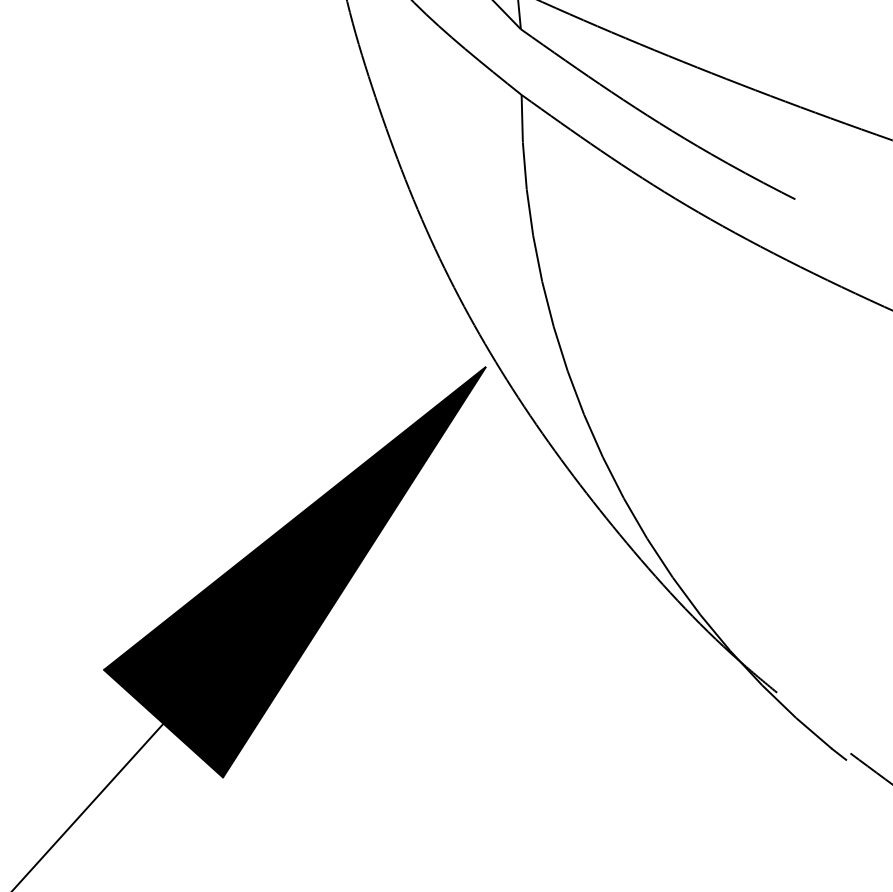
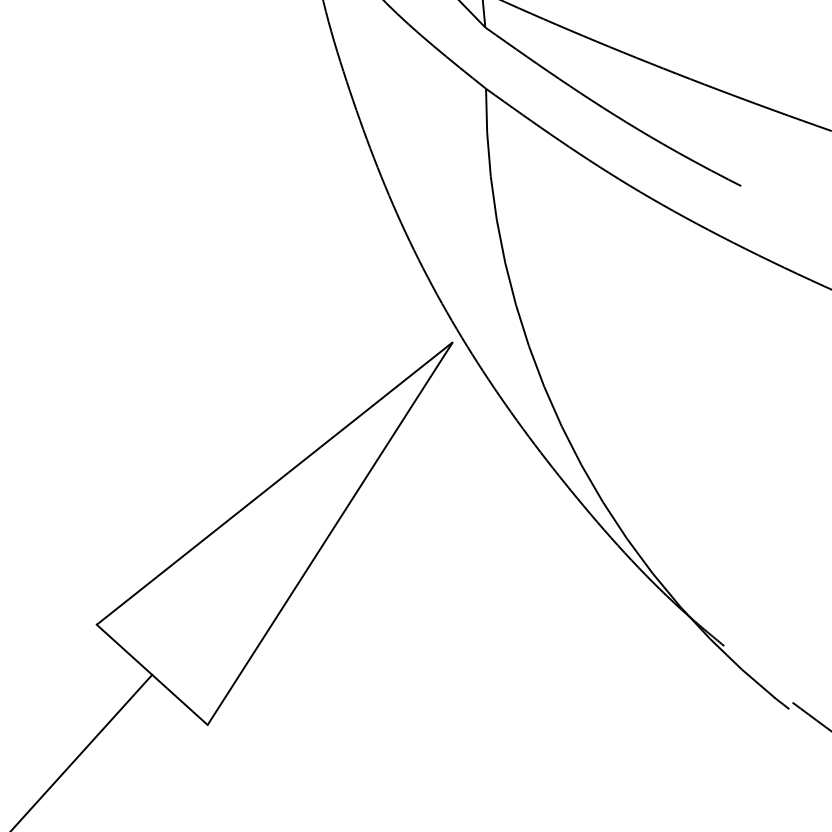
fill: (295, 571) -> (275, 532), removed

